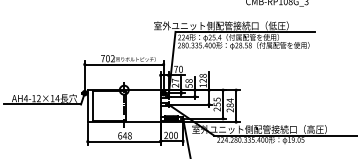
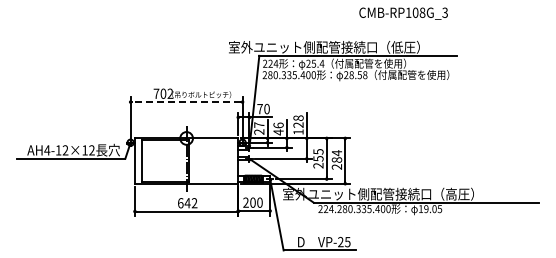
line: (124, 64) -> (186, 102), solid -> dashed
text: (189, 83) -> (278, 128), 58 -> 46
text: (57, 98) -> (91, 150), AH4-12×14 -> AH4-12×12
text: (129, 136) -> (194, 203), 648 -> 642

